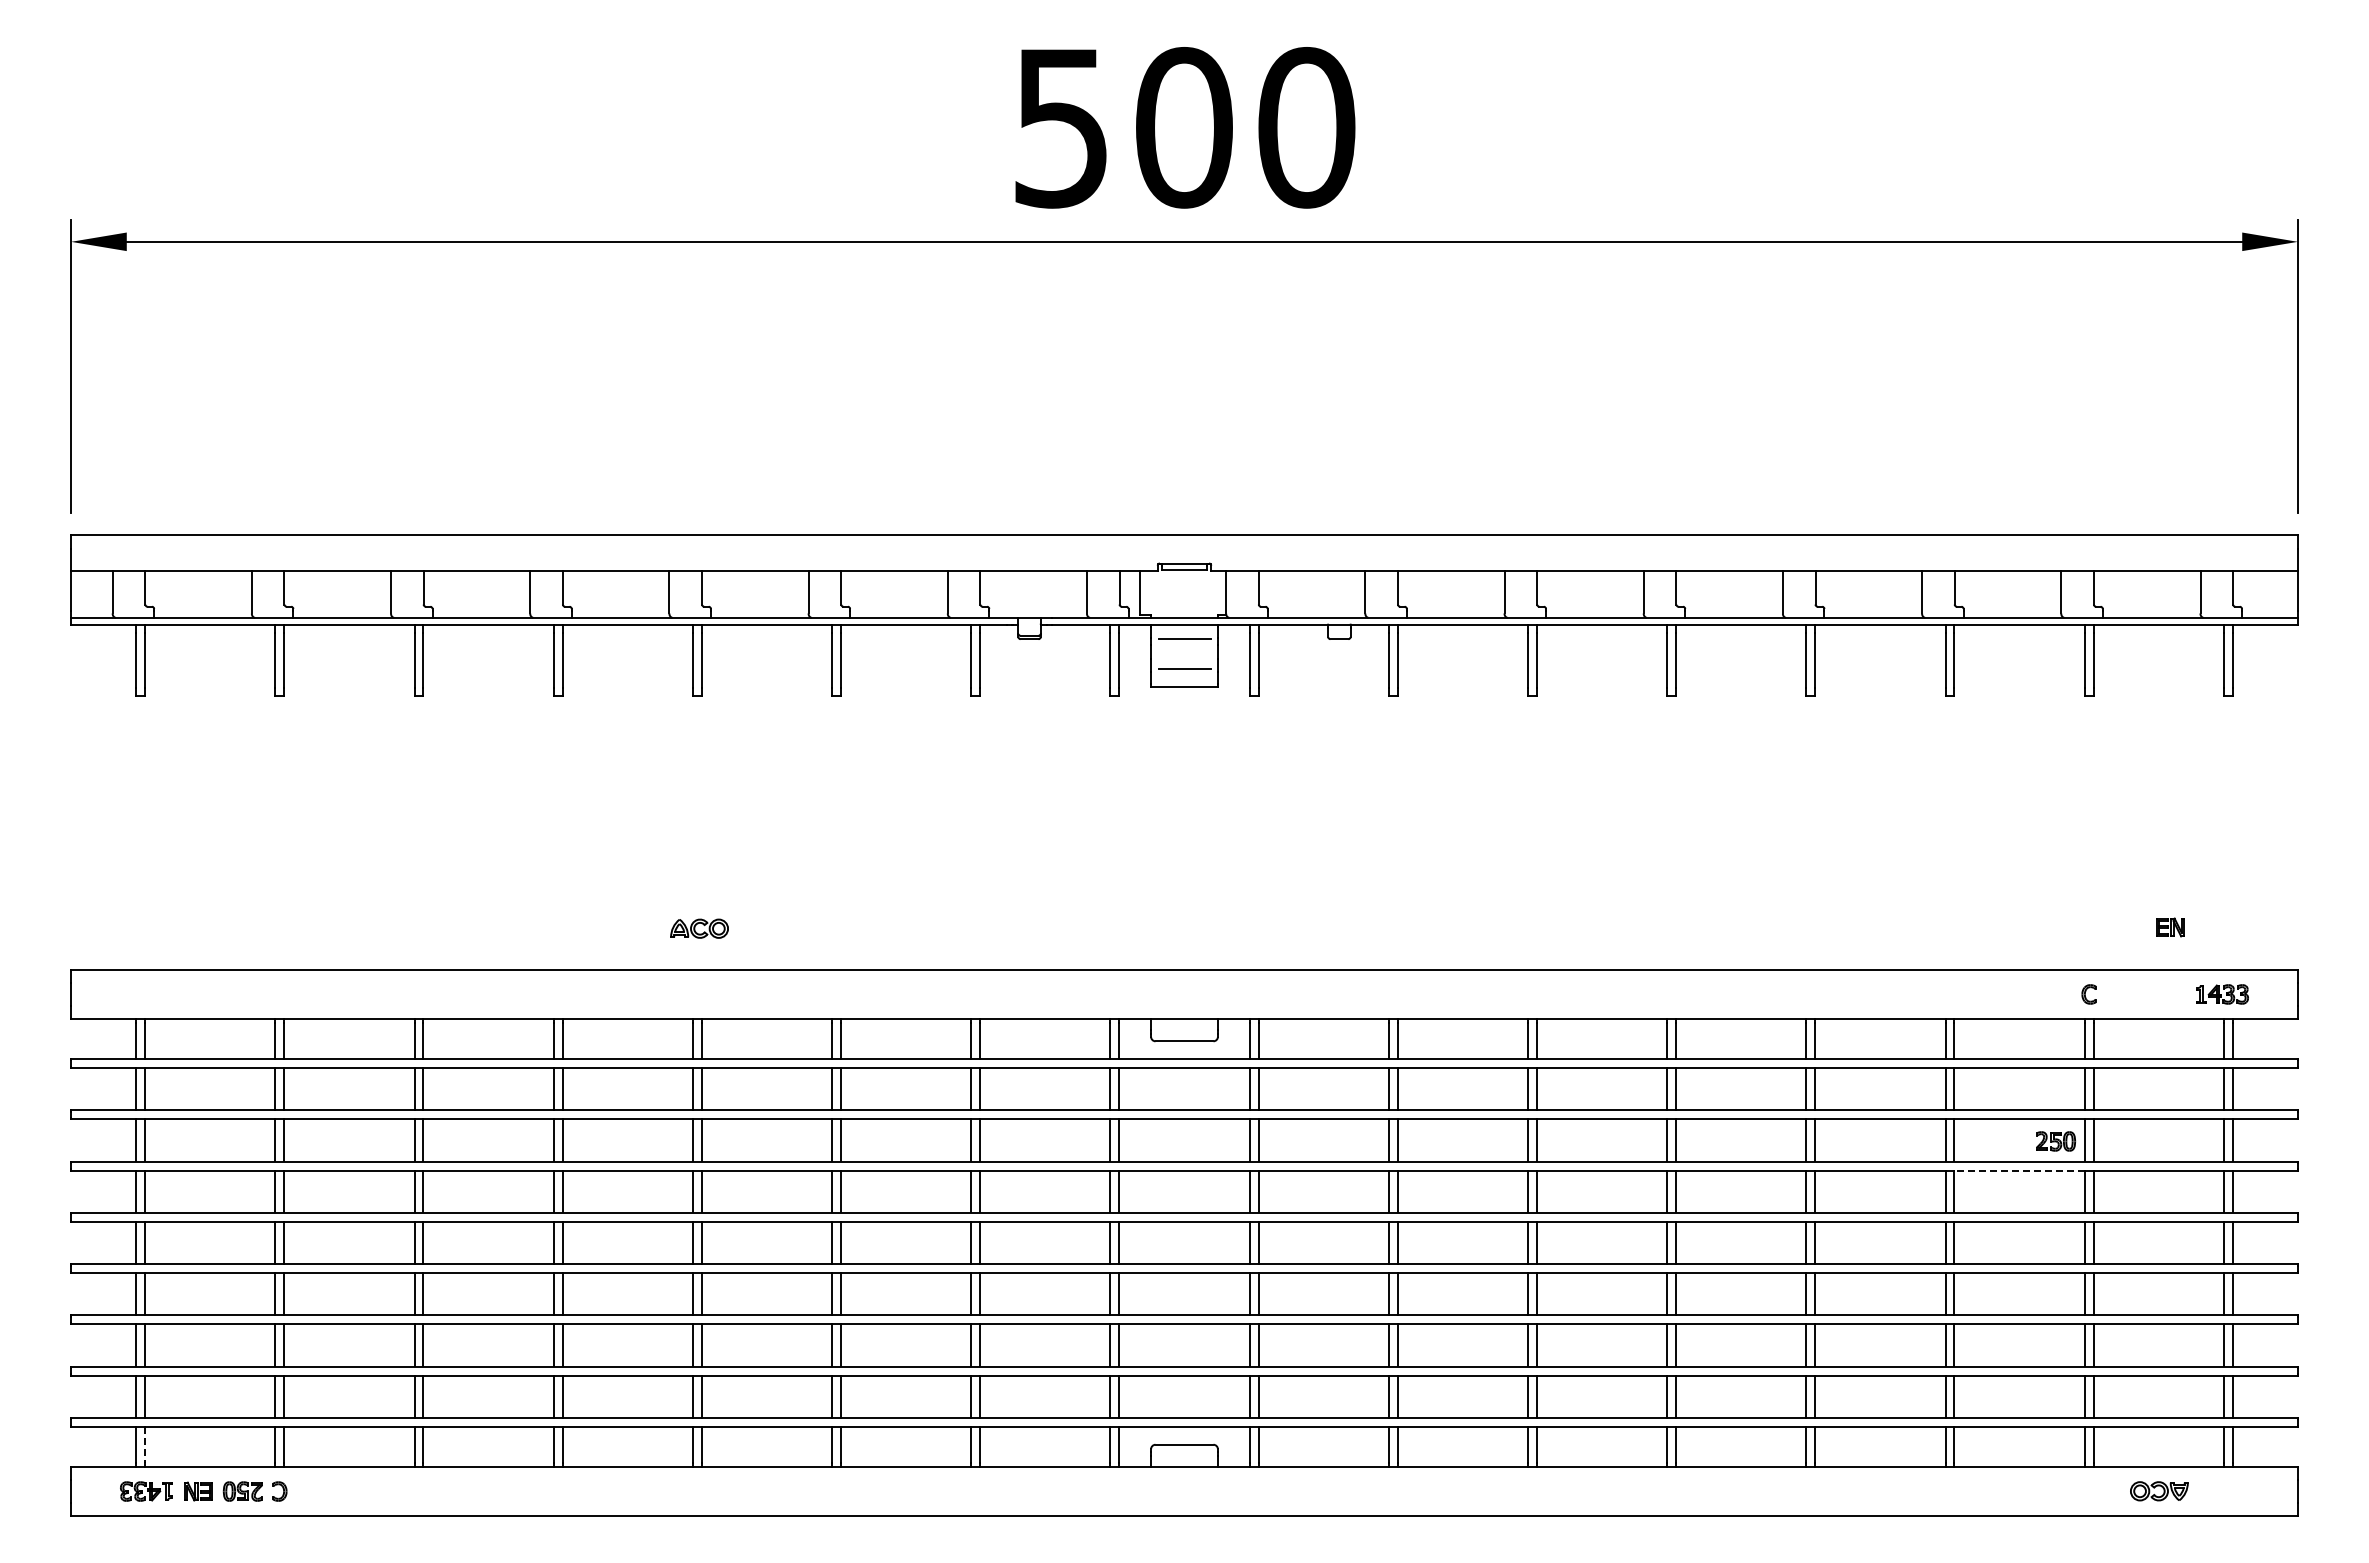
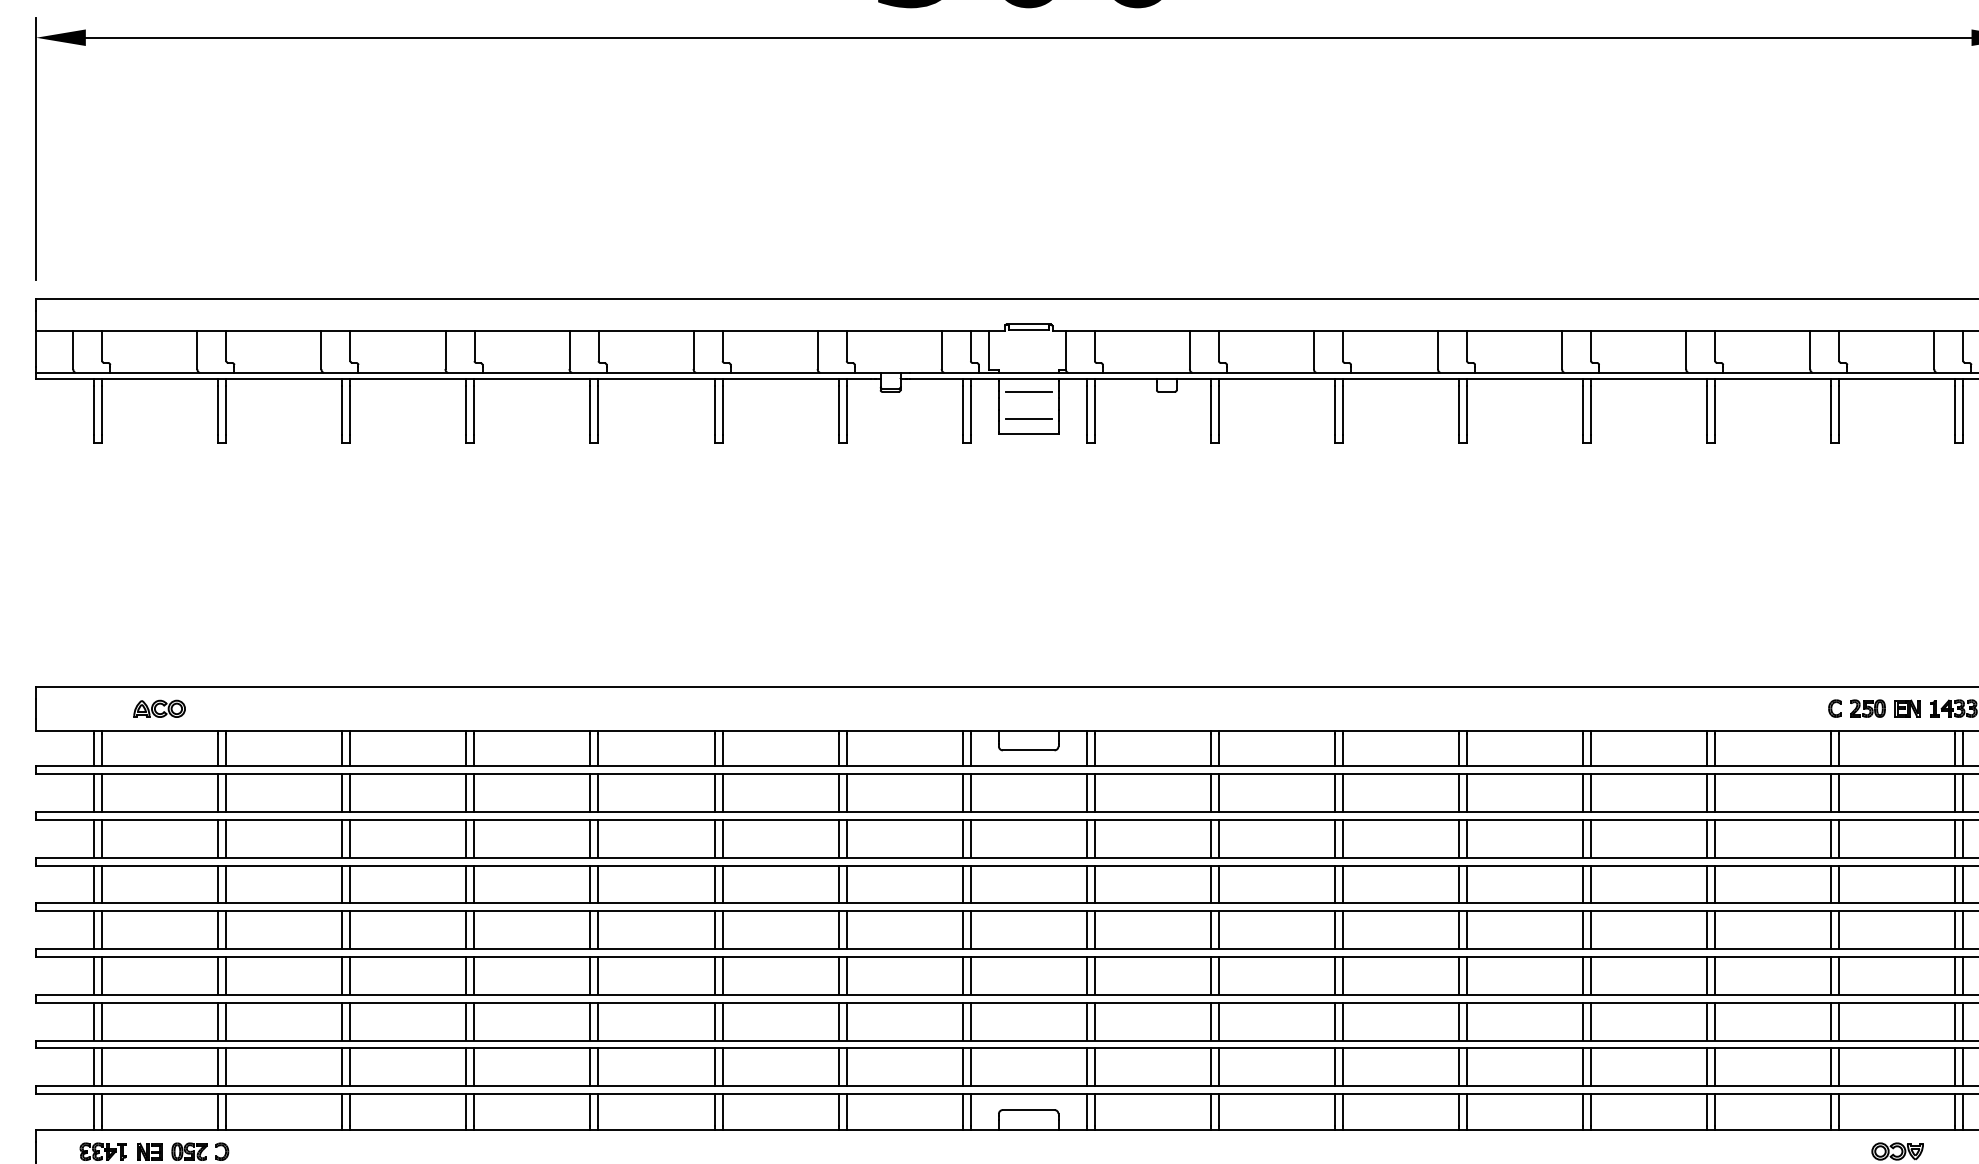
part: (2170, 927) -> (1907, 708), moved
part: (699, 928) -> (159, 708), moved
part: (2055, 1141) -> (1867, 708), moved
line: (2019, 1170) -> (1773, 865), dashed -> solid
line: (145, 1444) -> (102, 1109), dashed -> solid

